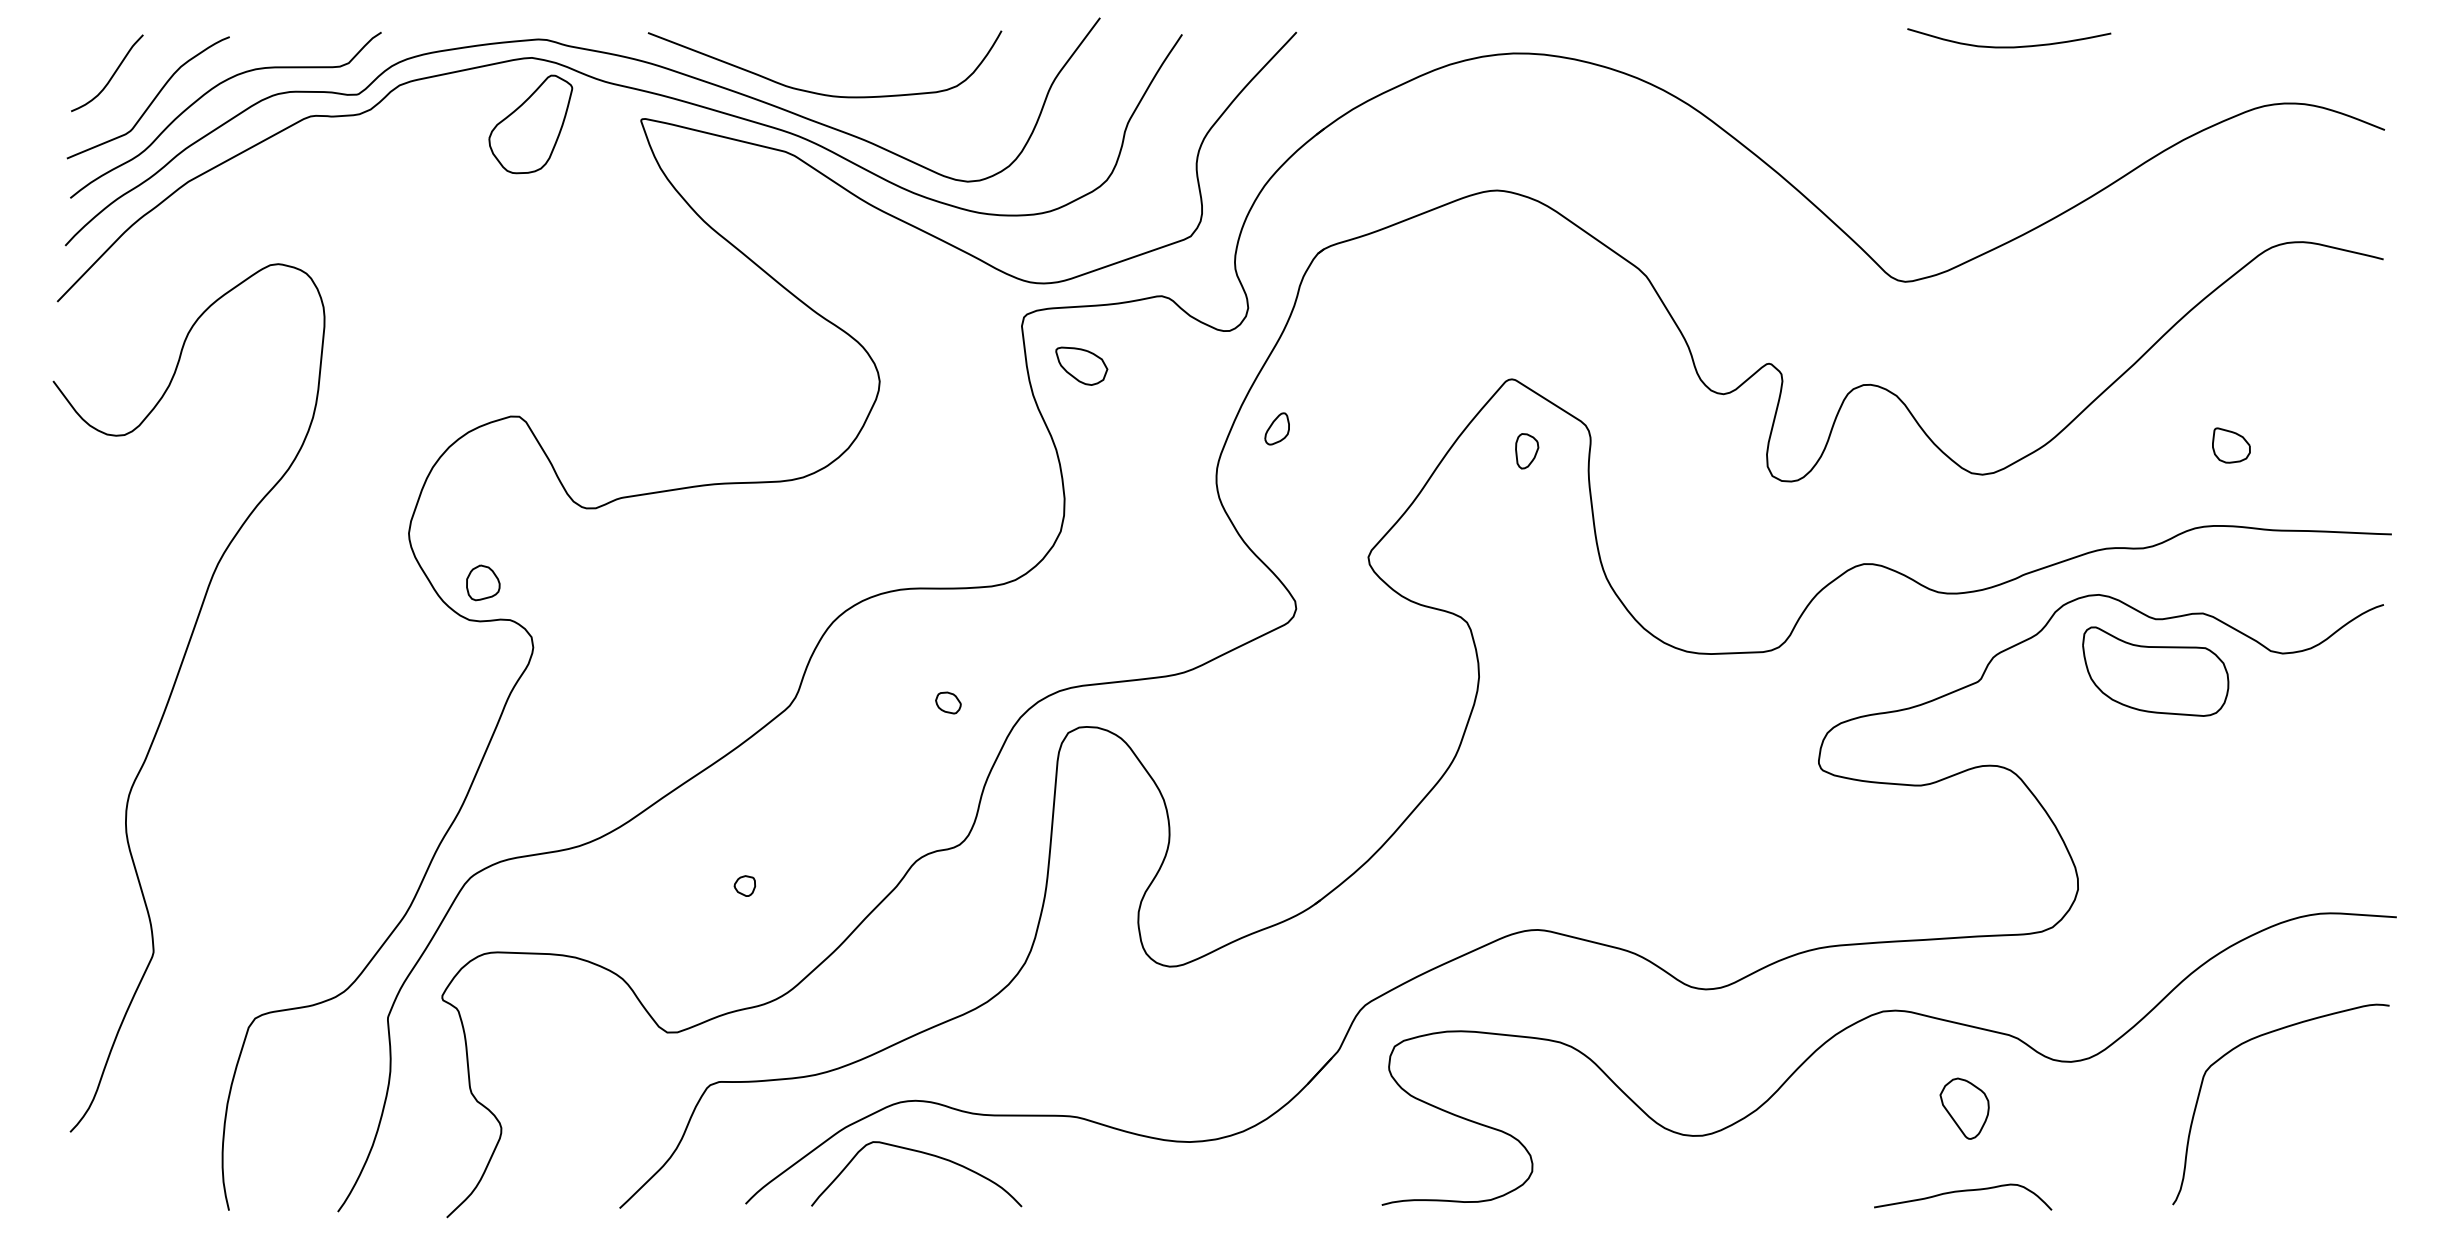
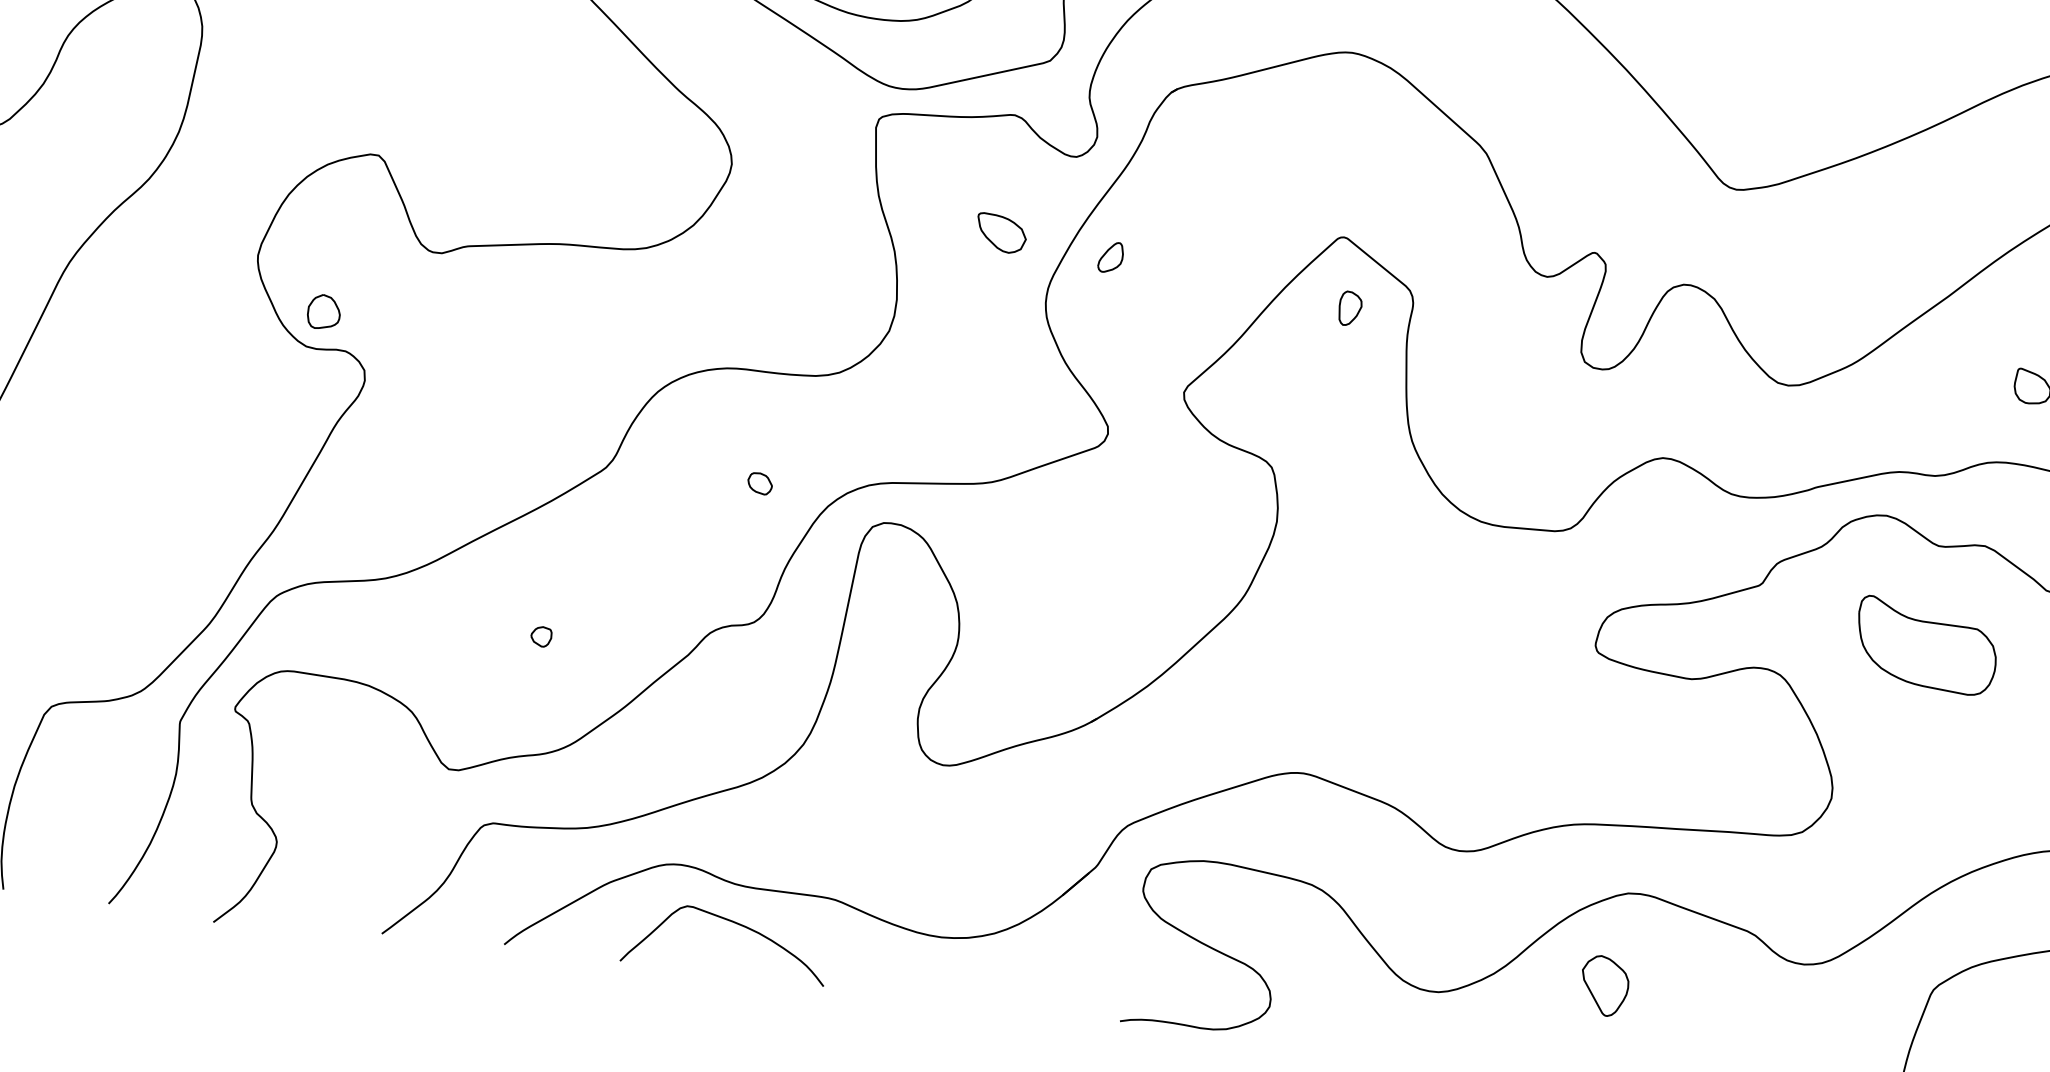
part: (1081, 365) -> (1001, 232), moved
part: (2155, 671) -> (1926, 646), moved
part: (1964, 1108) -> (1604, 985), moved
curve: (921, 1153) -> (732, 923), moved

